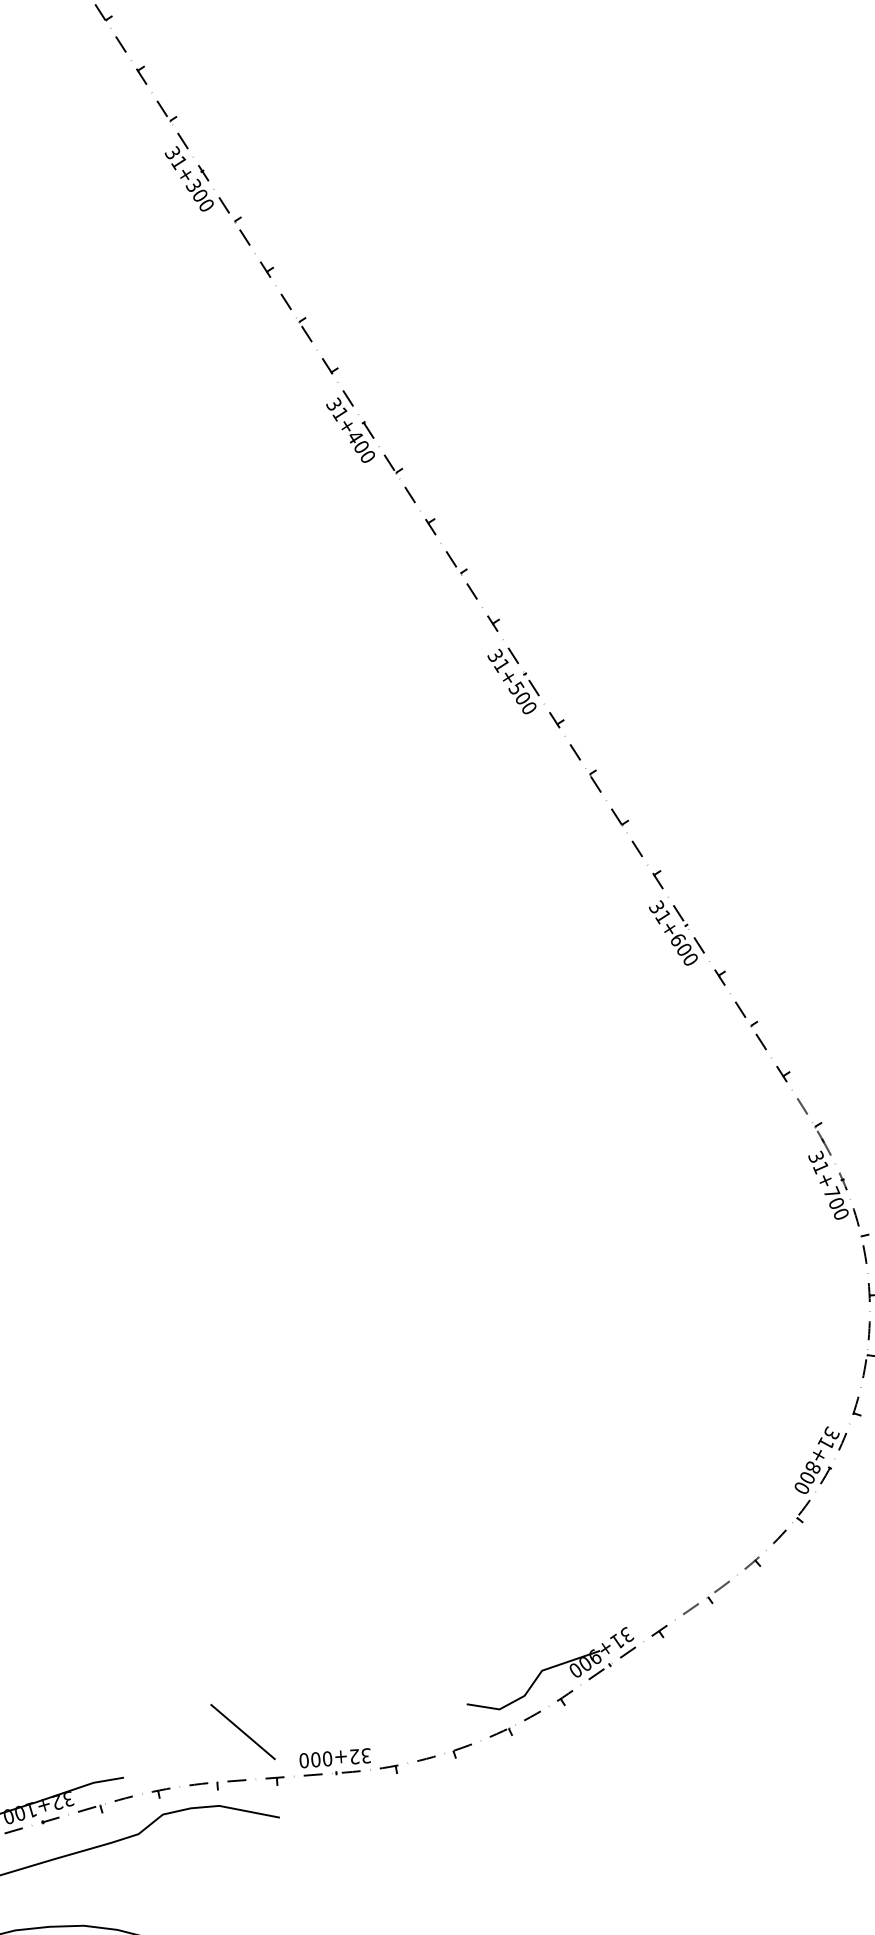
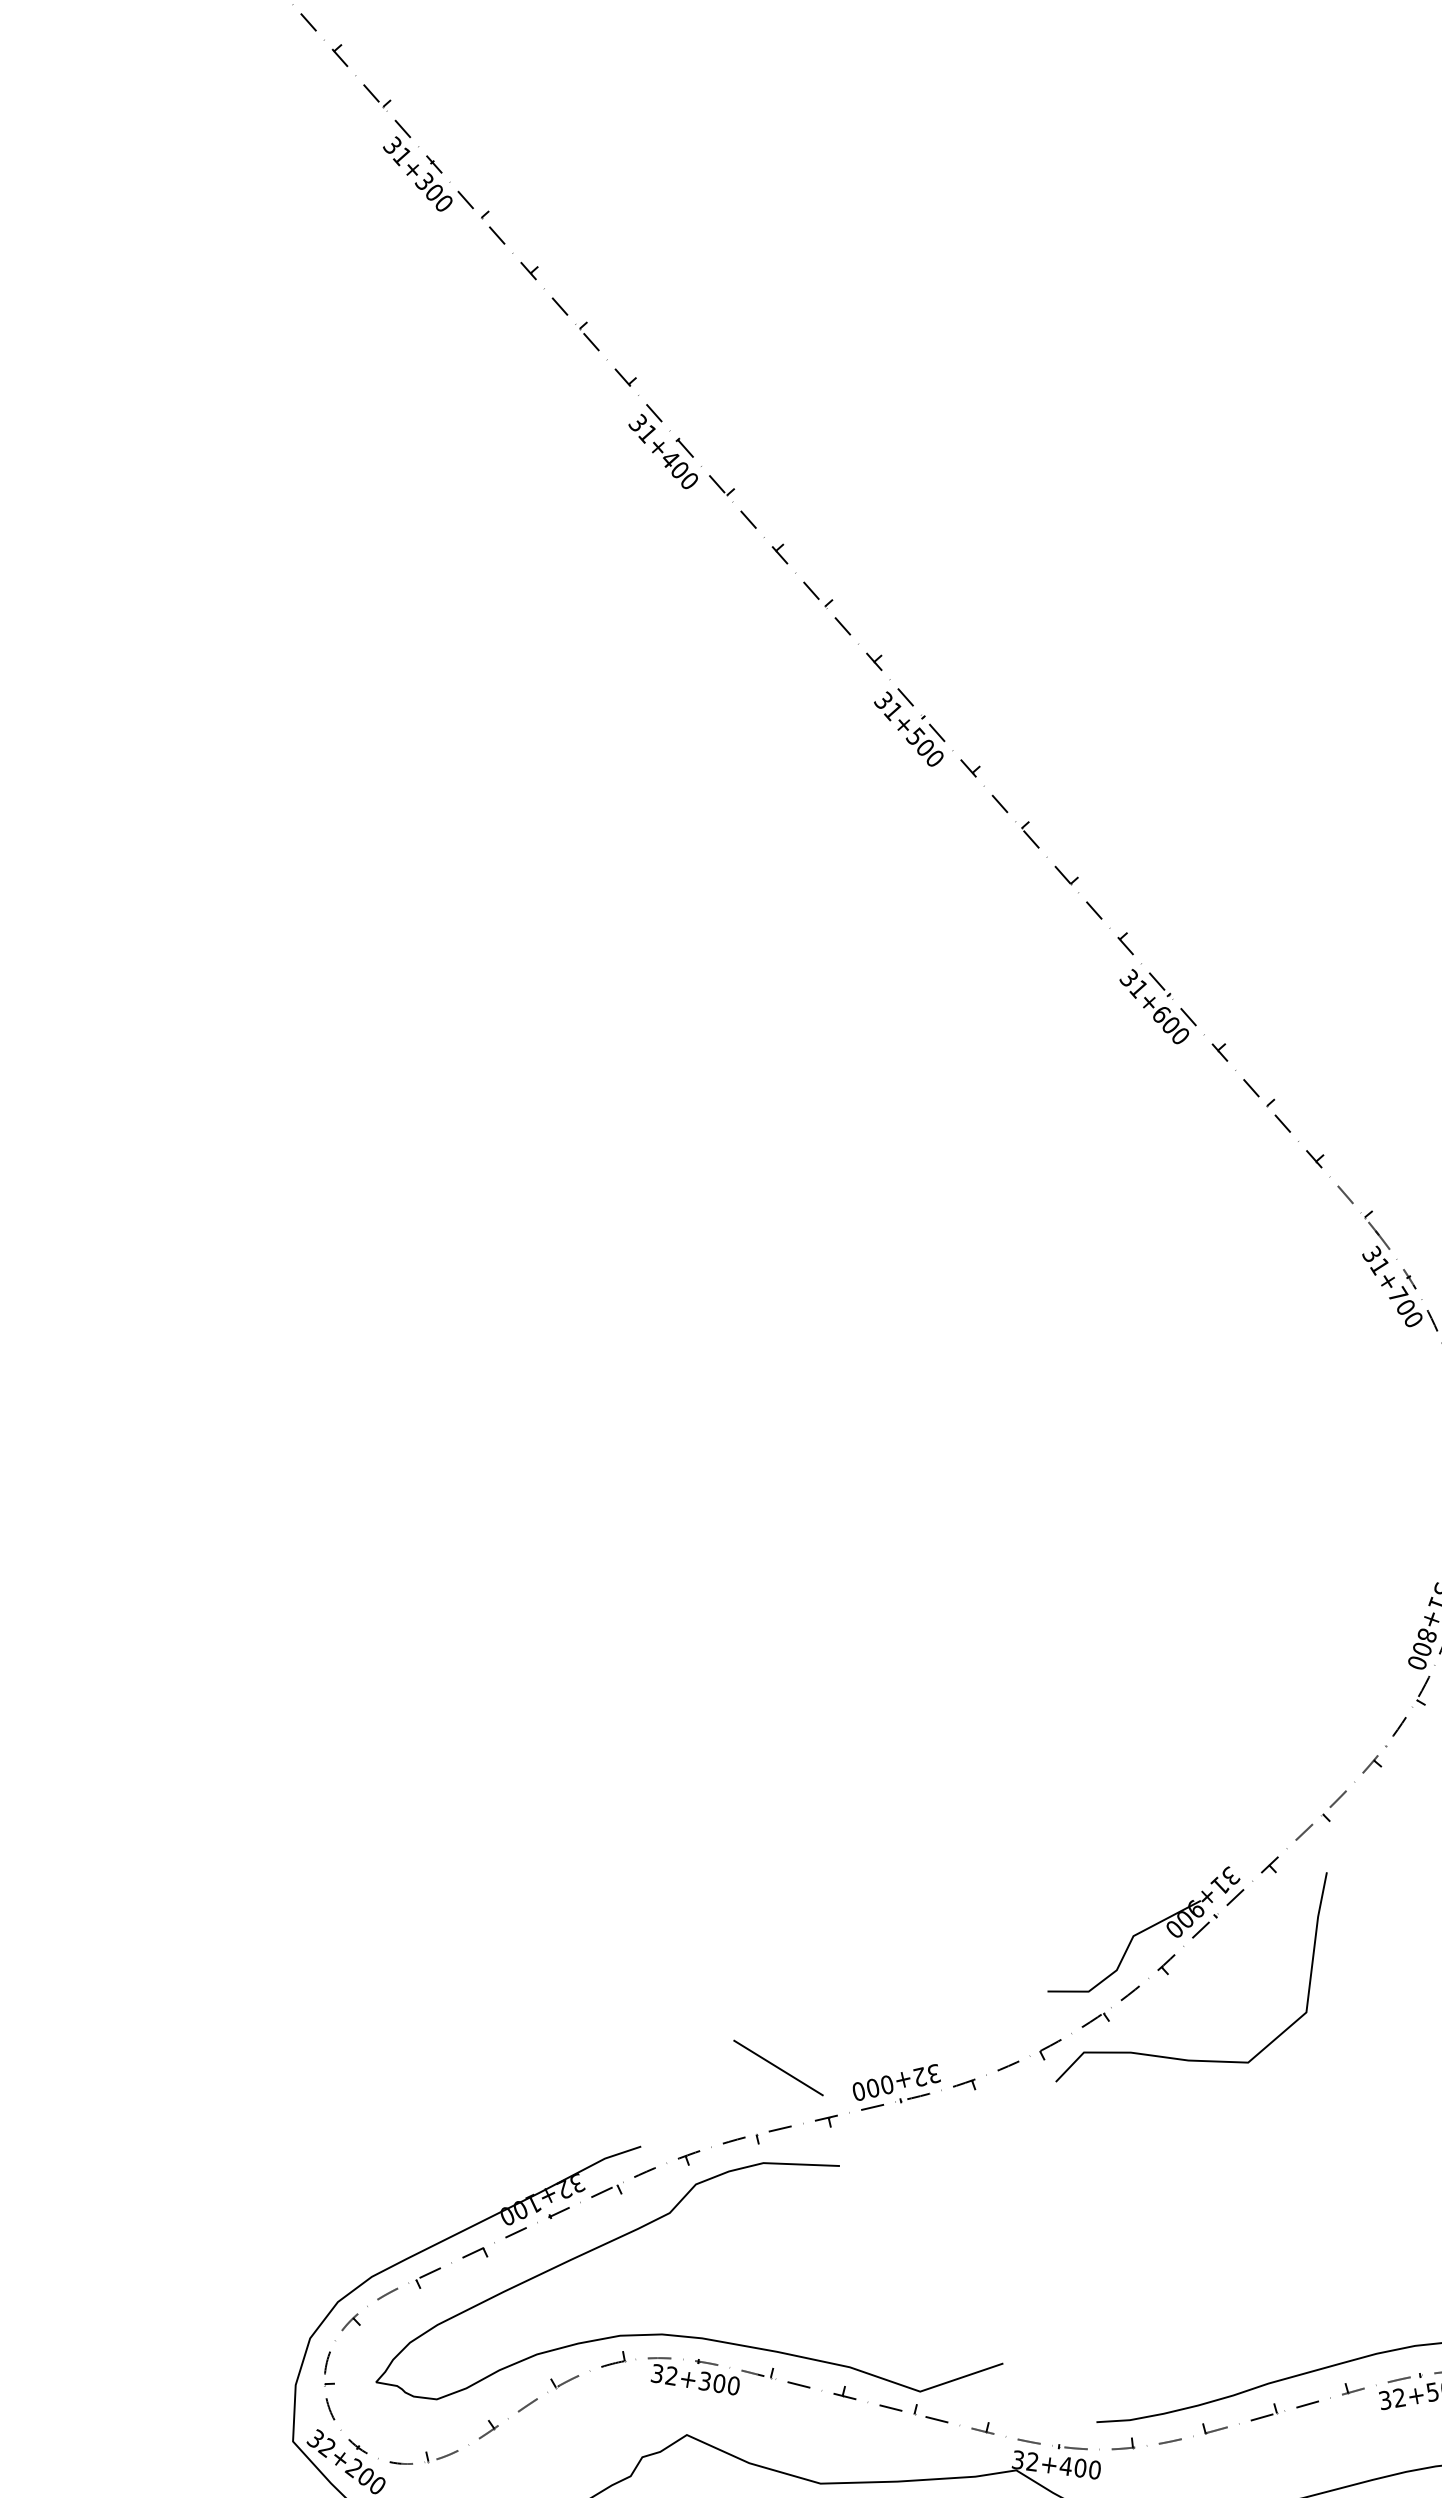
curve: (566, 1774) -> (1183, 2058), added

